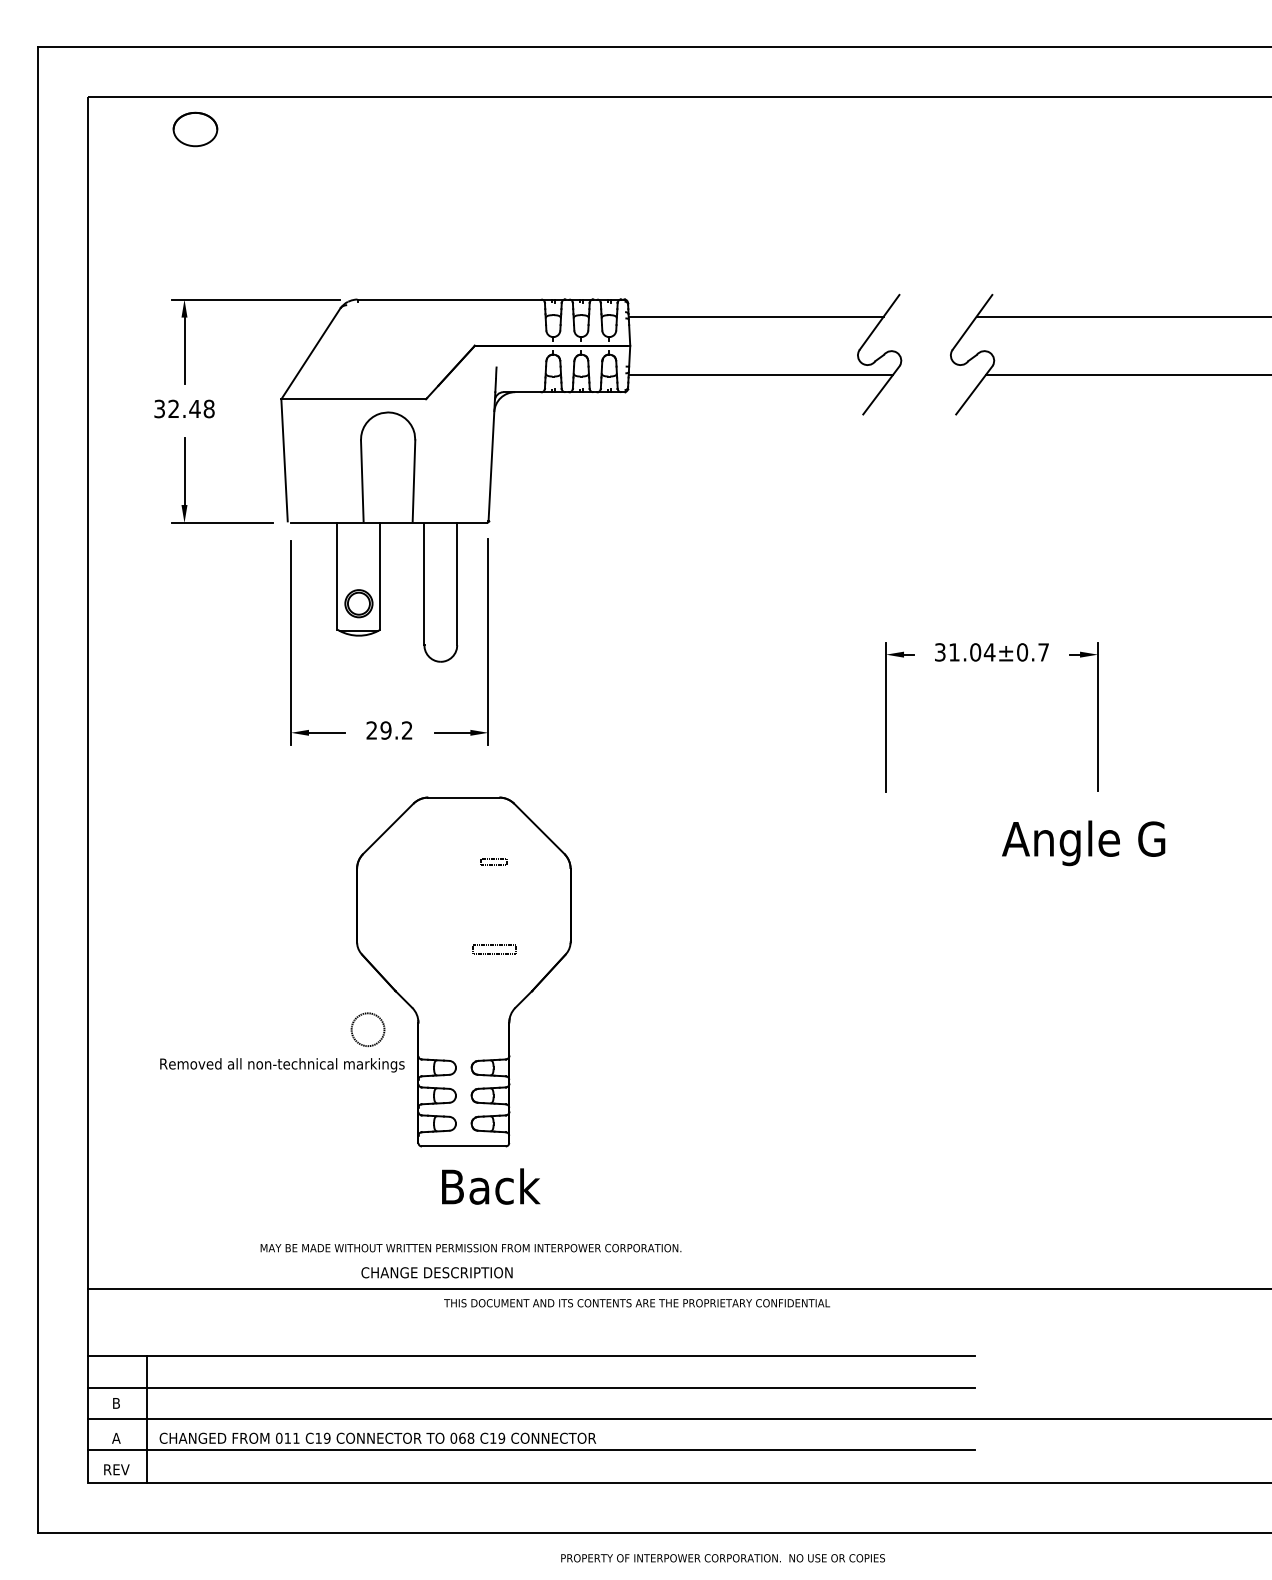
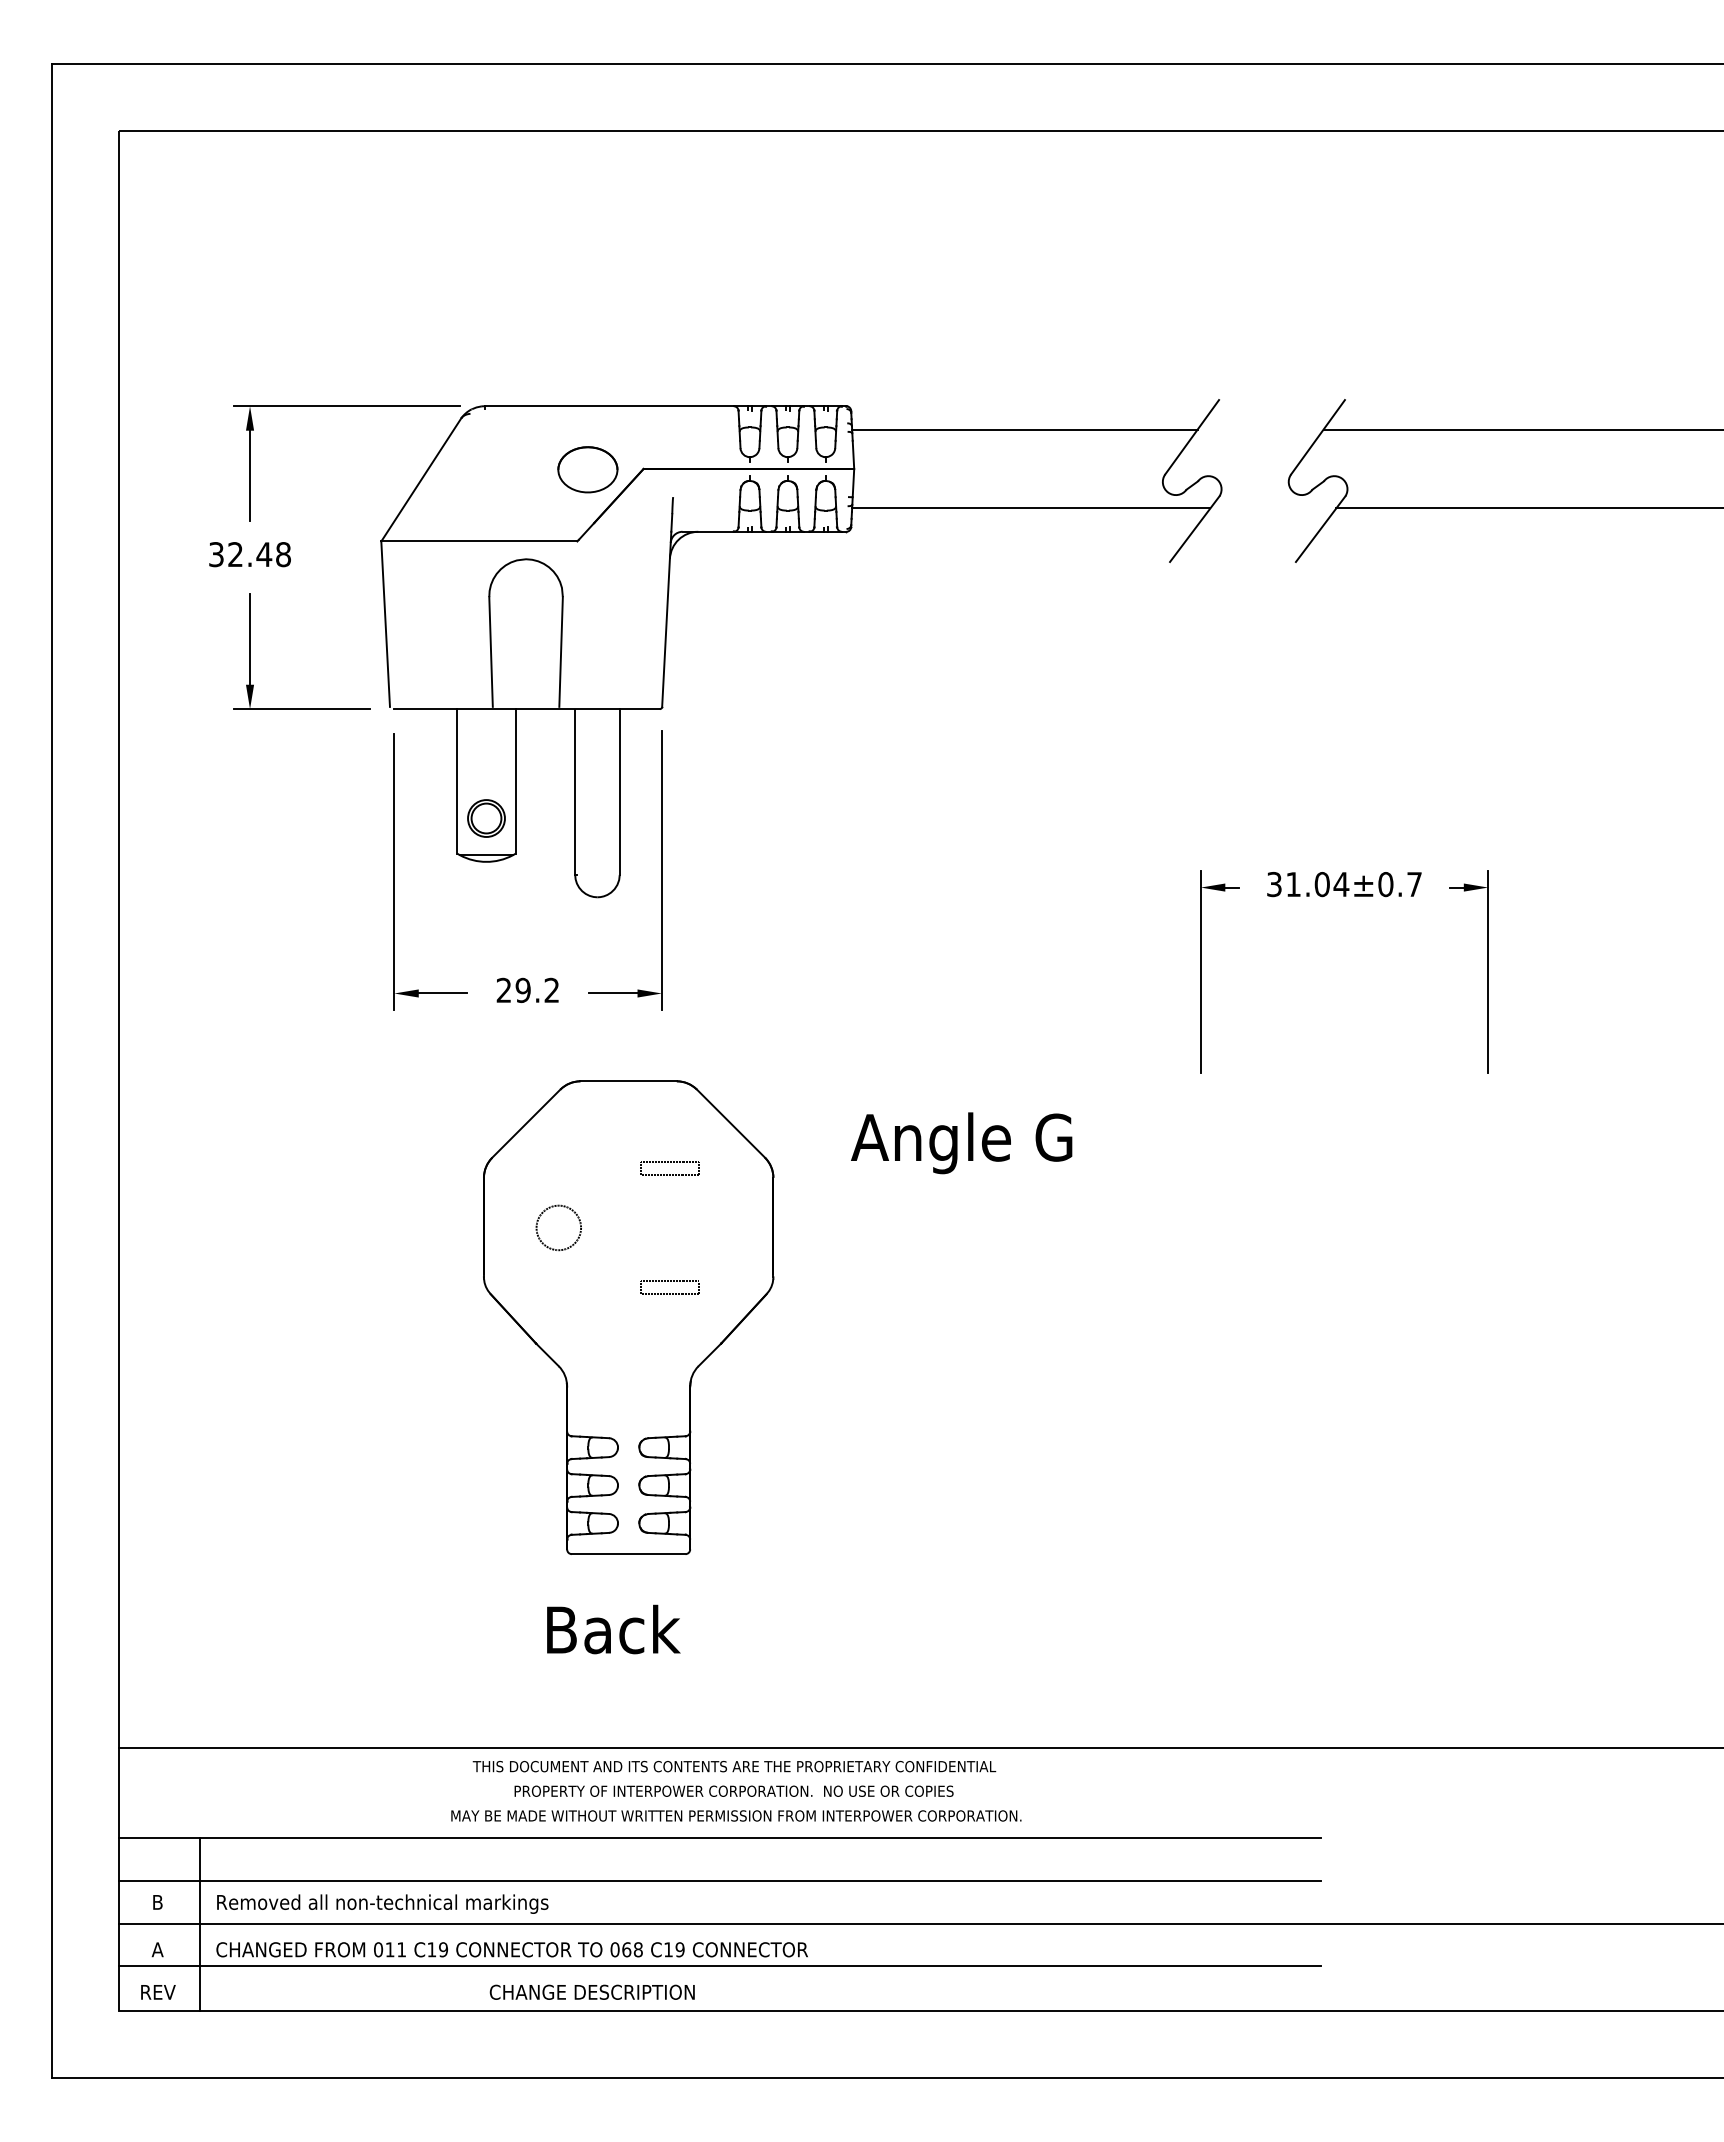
part: (195, 129) -> (587, 469), moved
text: (1083, 843) -> (961, 1143), moved
part: (493, 861) -> (669, 1168), size x1.67
circle: (367, 1029) -> (558, 1227), moved
text: (282, 1064) -> (382, 1903), moved
text: (491, 1186) -> (613, 1629), moved
text: (471, 1247) -> (736, 1815), moved
text: (436, 1272) -> (591, 1991), moved
text: (637, 1303) -> (734, 1766), moved
text: (722, 1557) -> (733, 1790), moved

